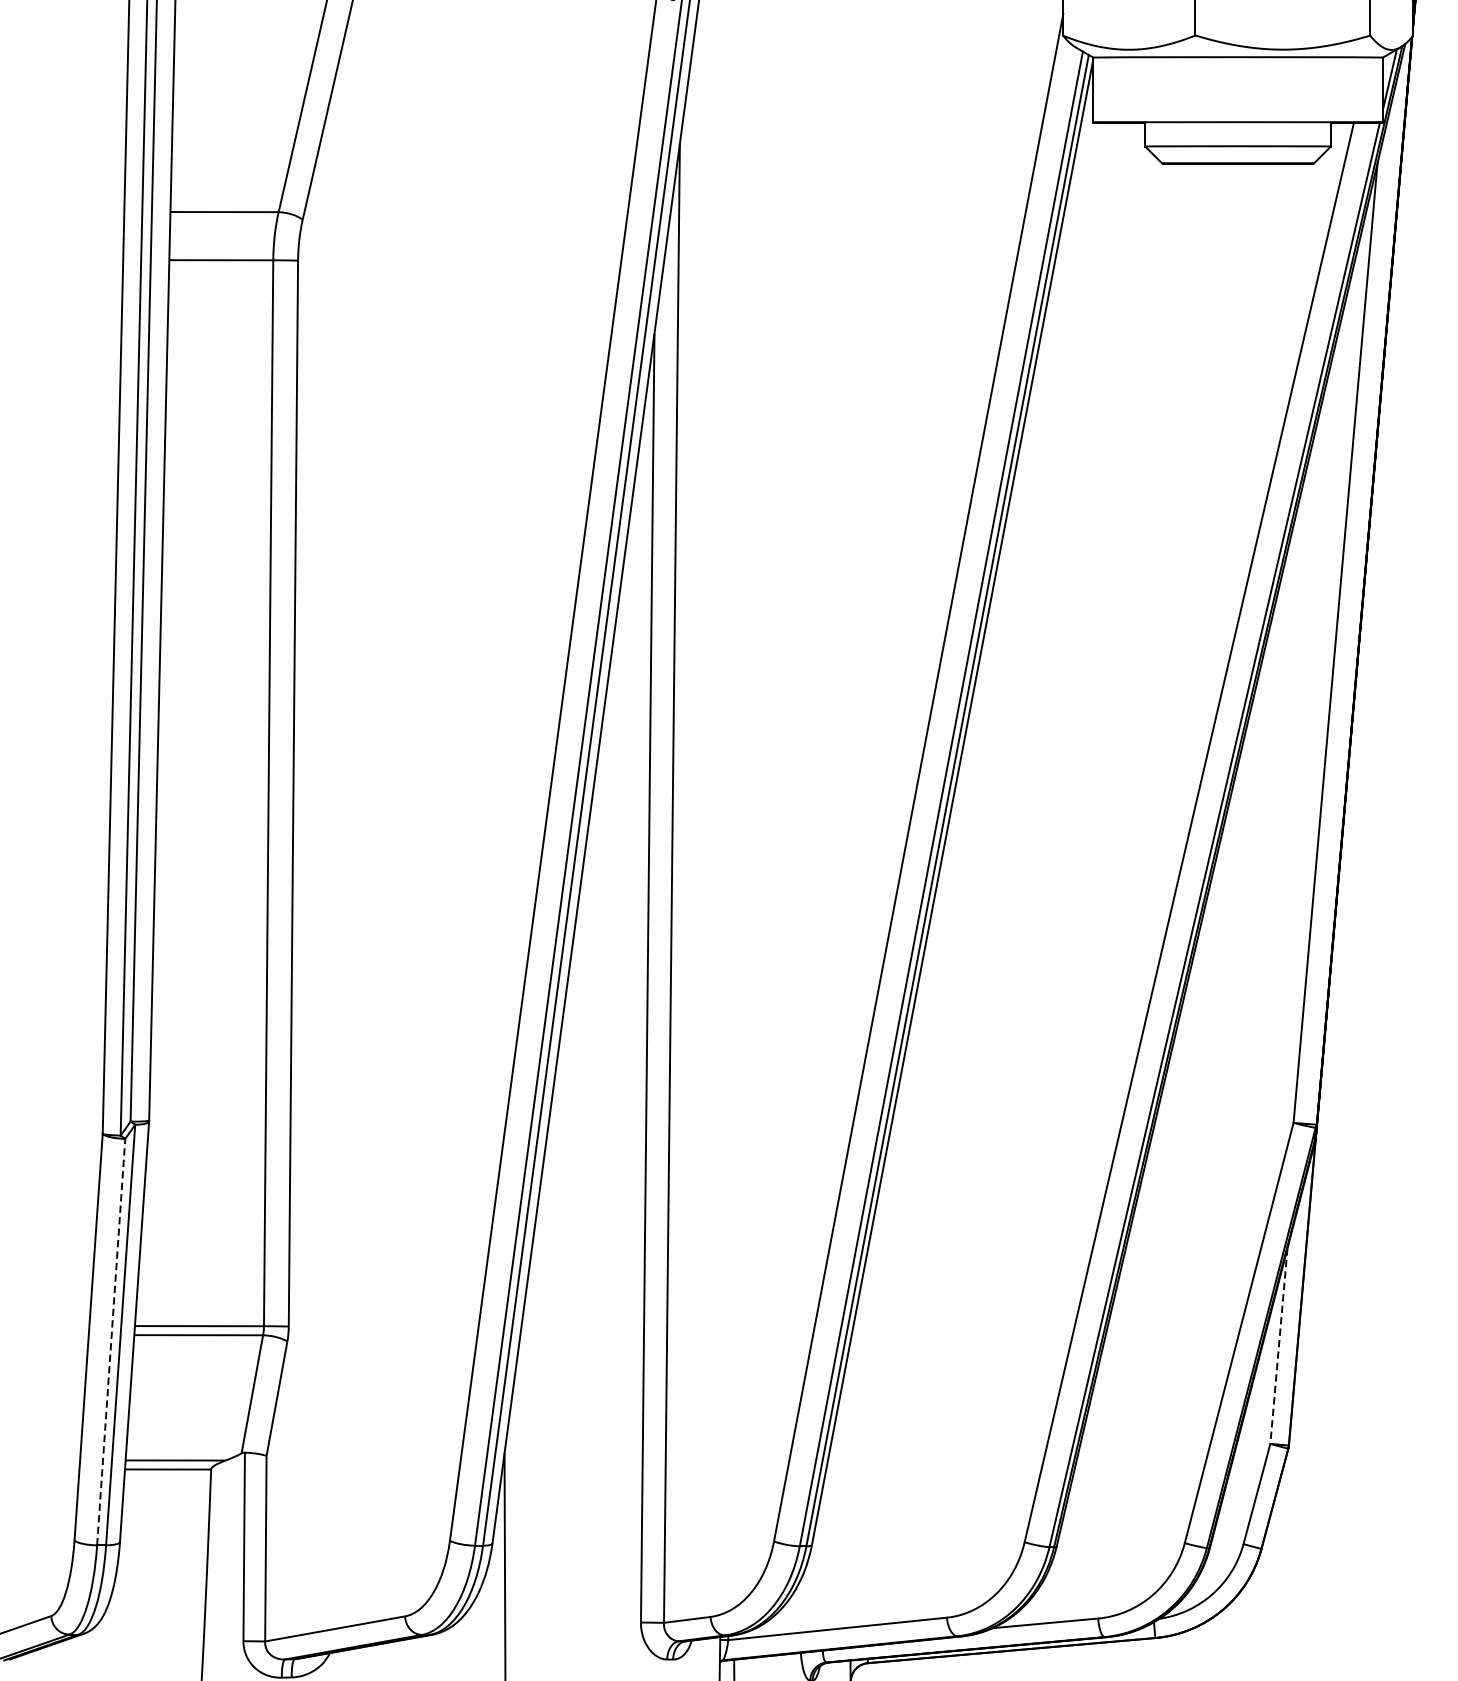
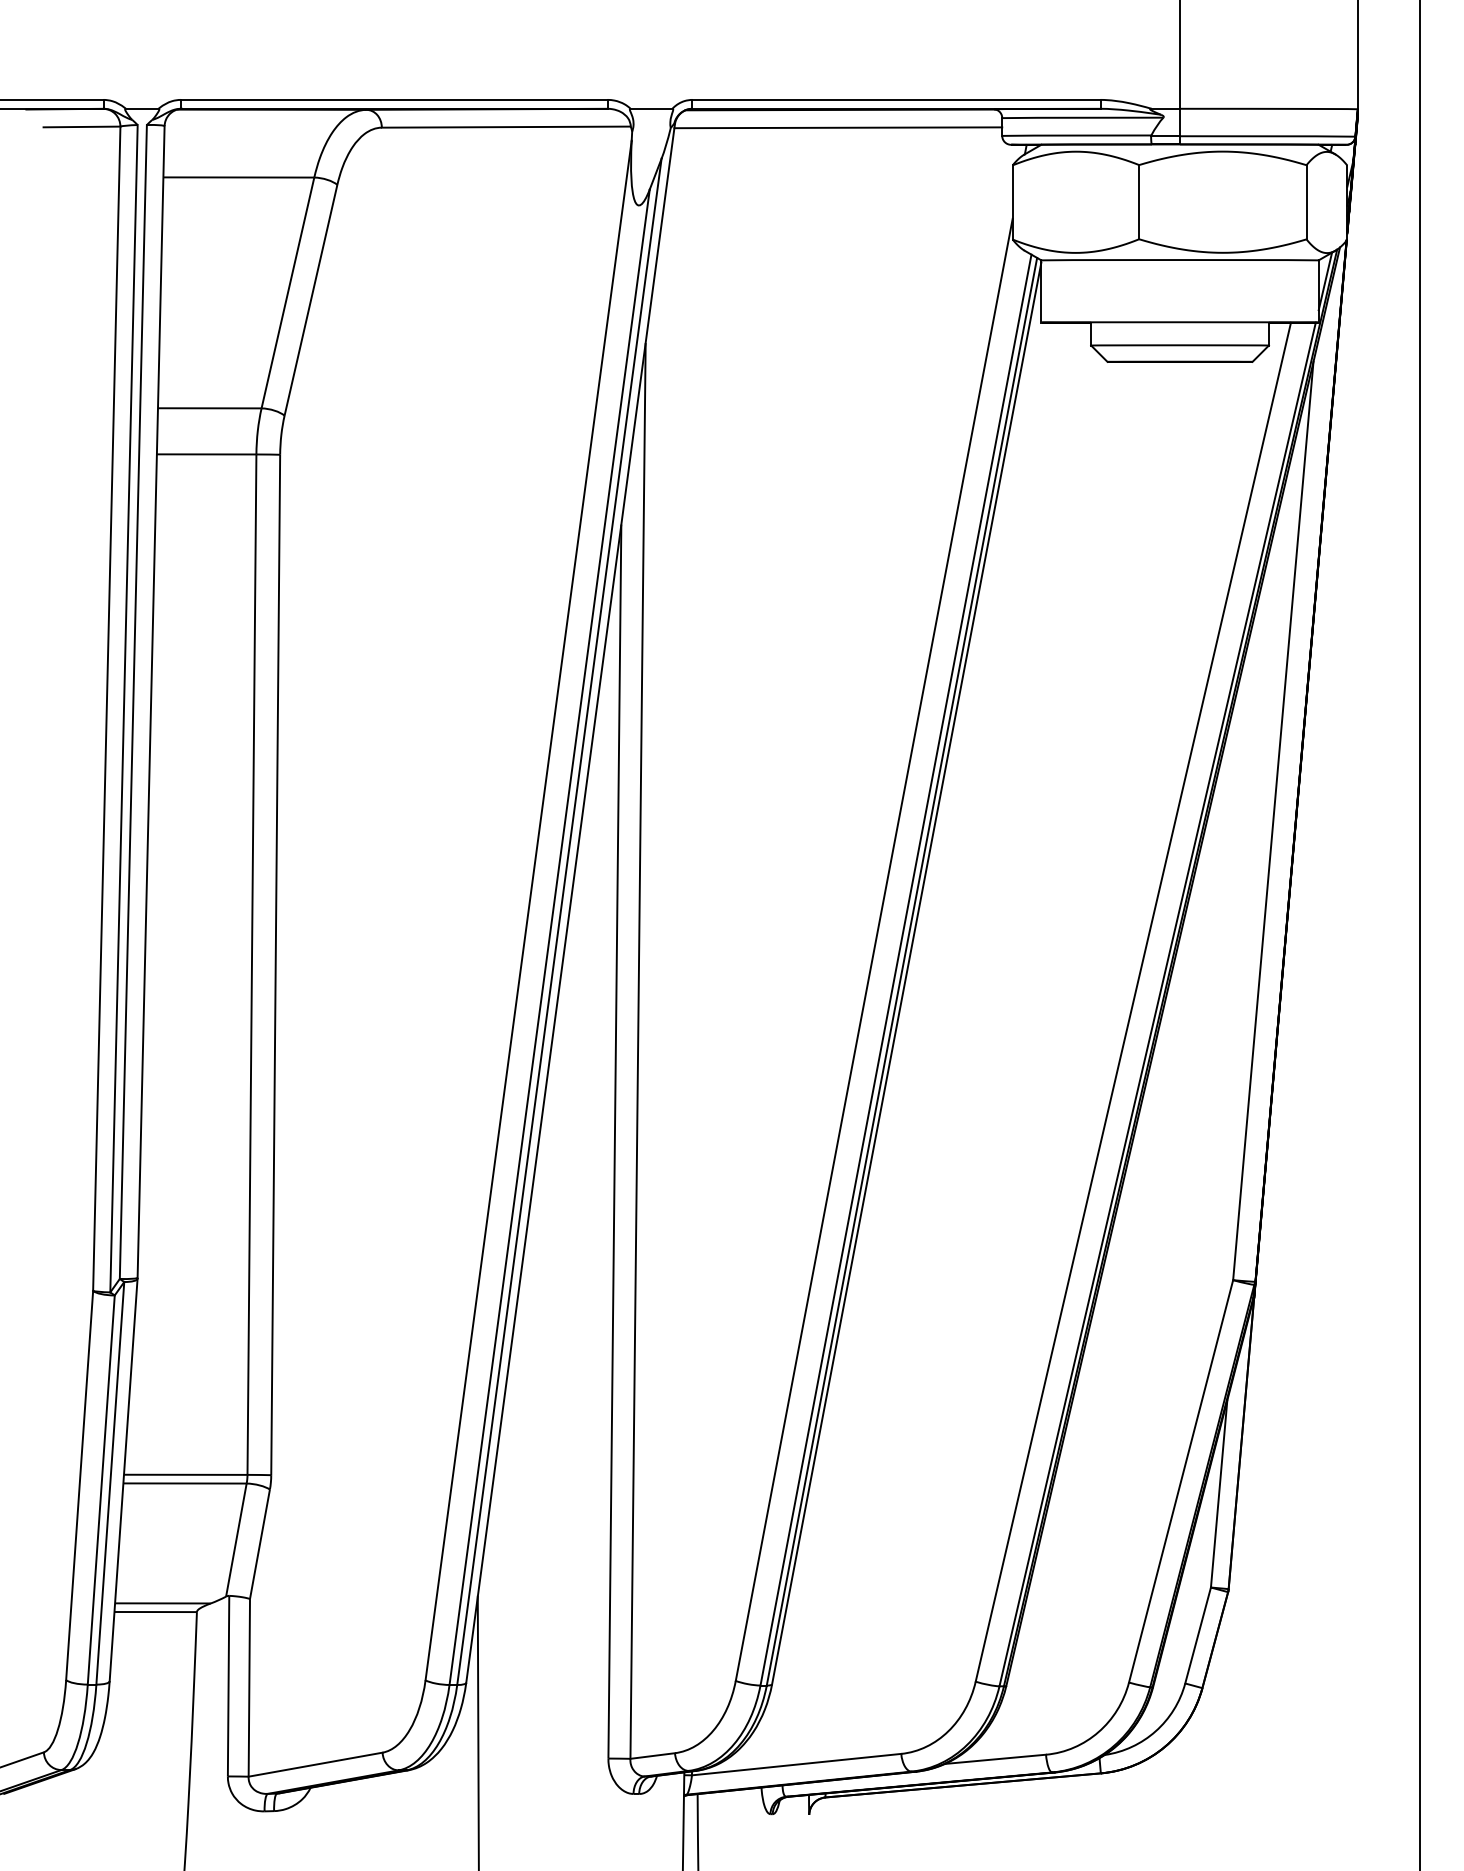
line: (111, 1341) -> (101, 1489), dashed -> solid
line: (1279, 1345) -> (1219, 1493), dashed -> solid

